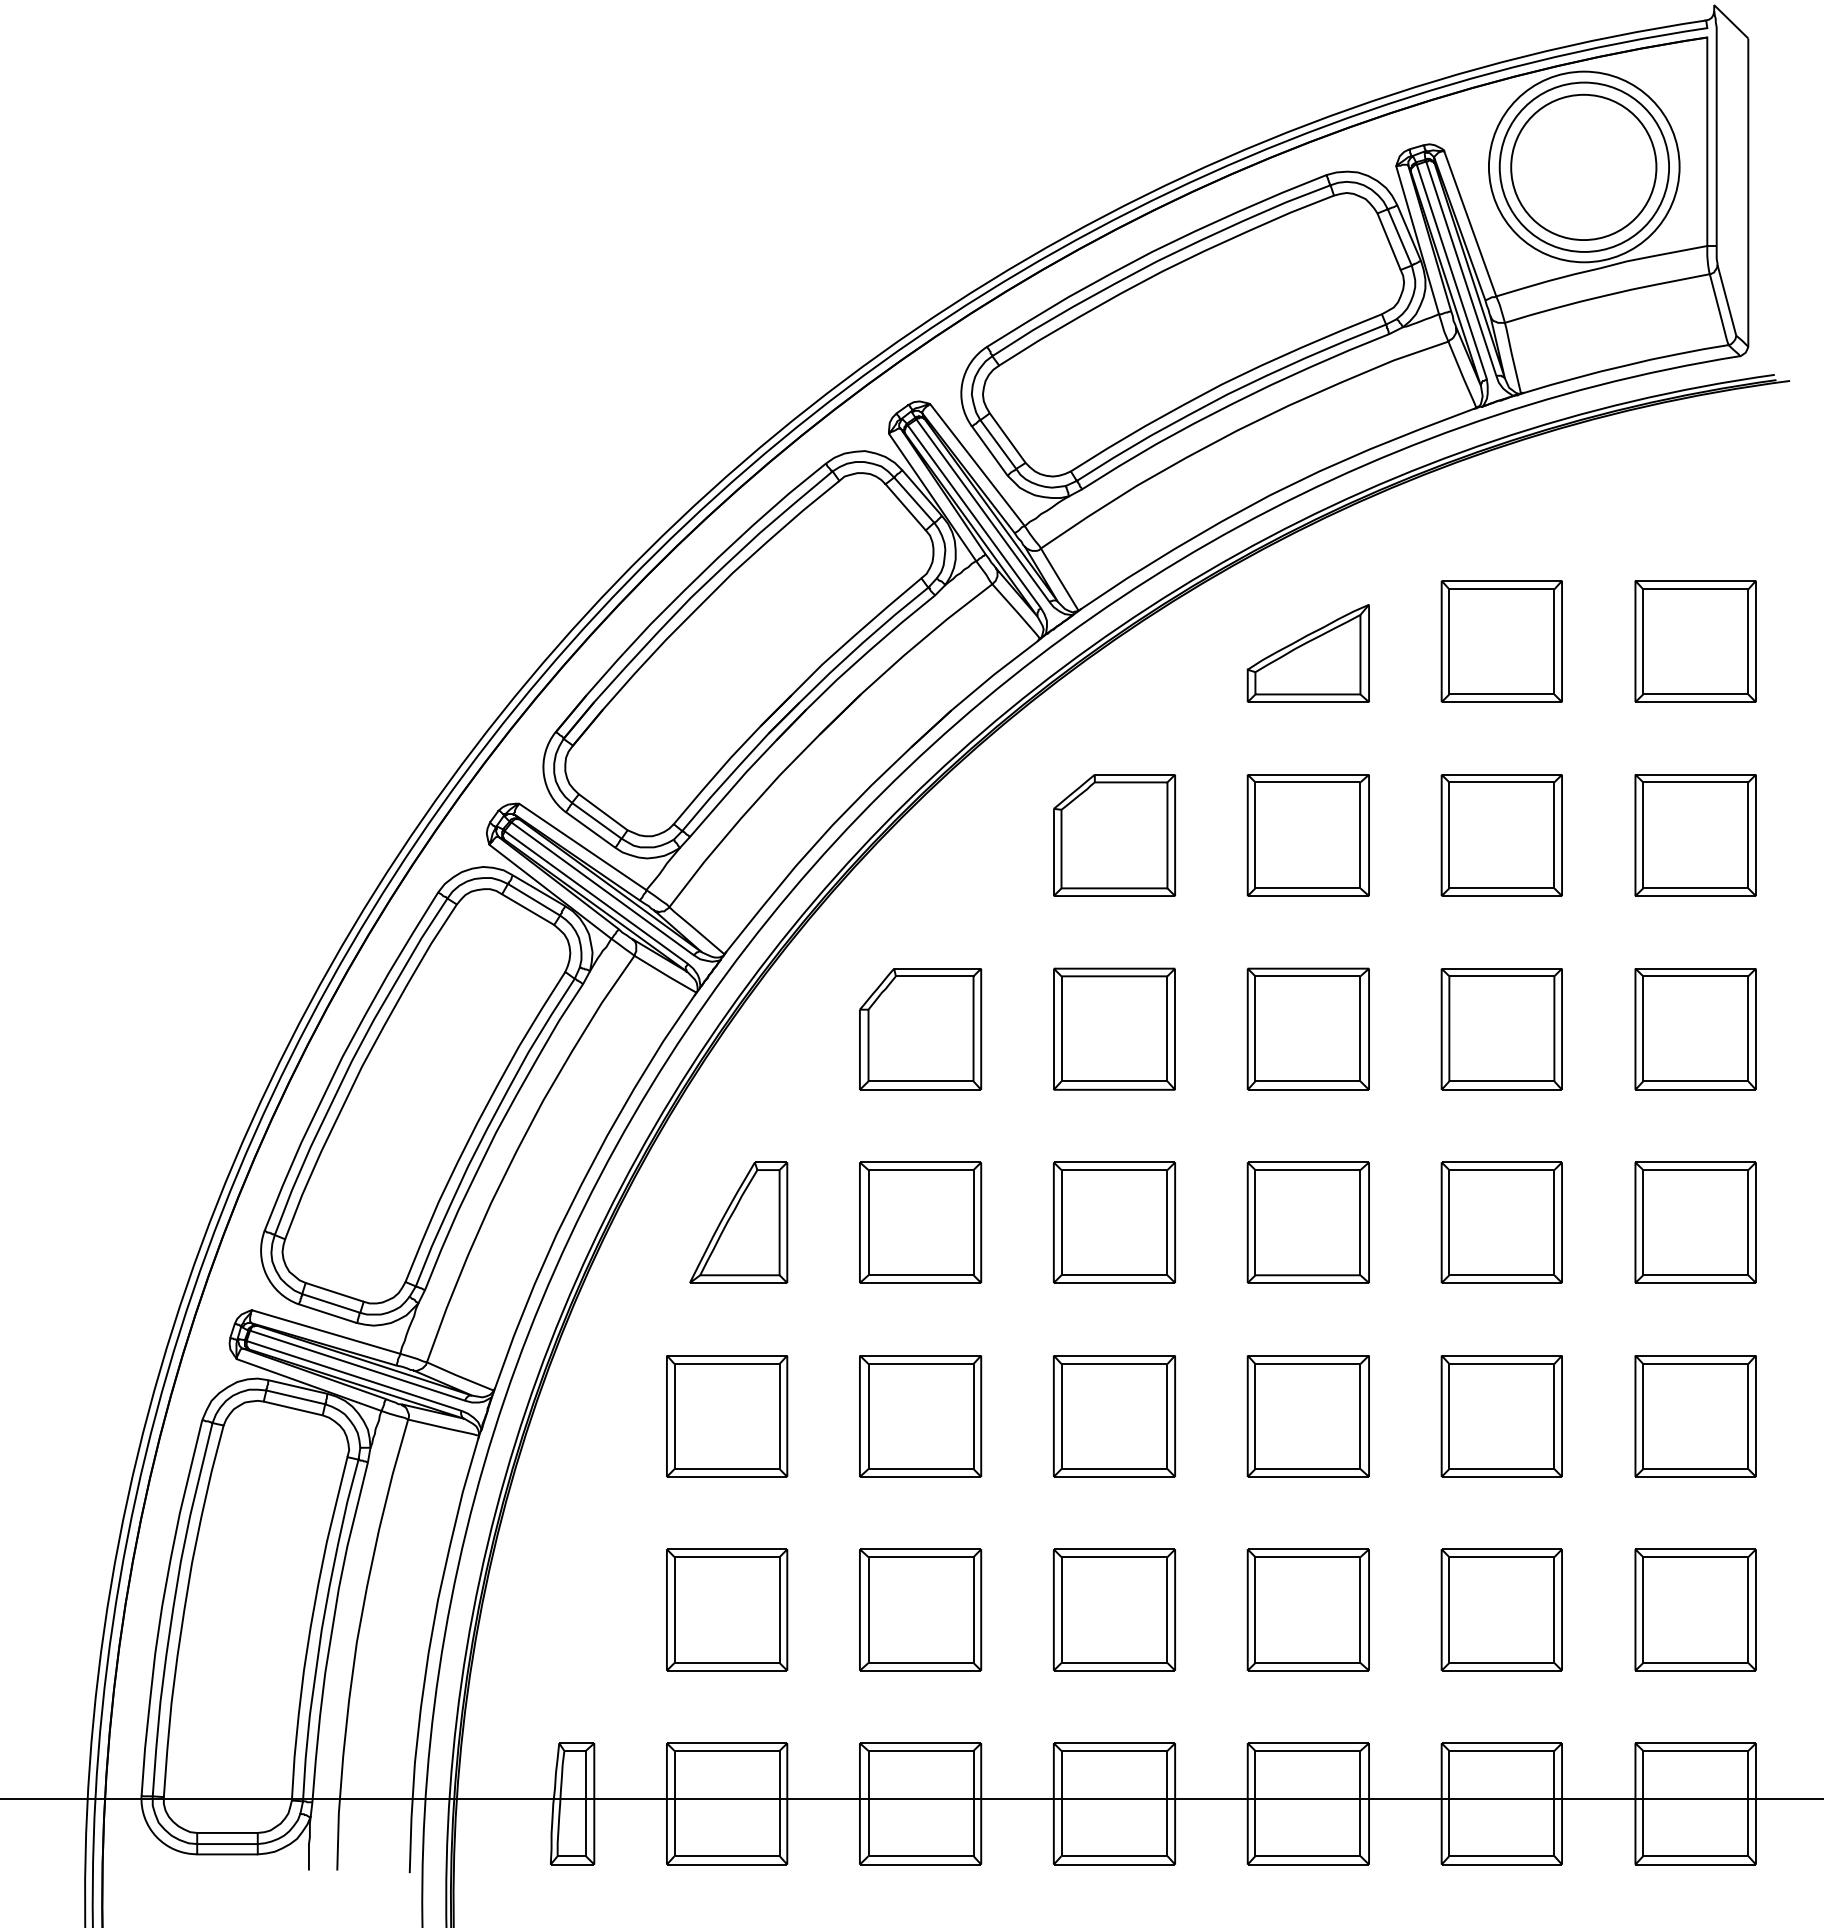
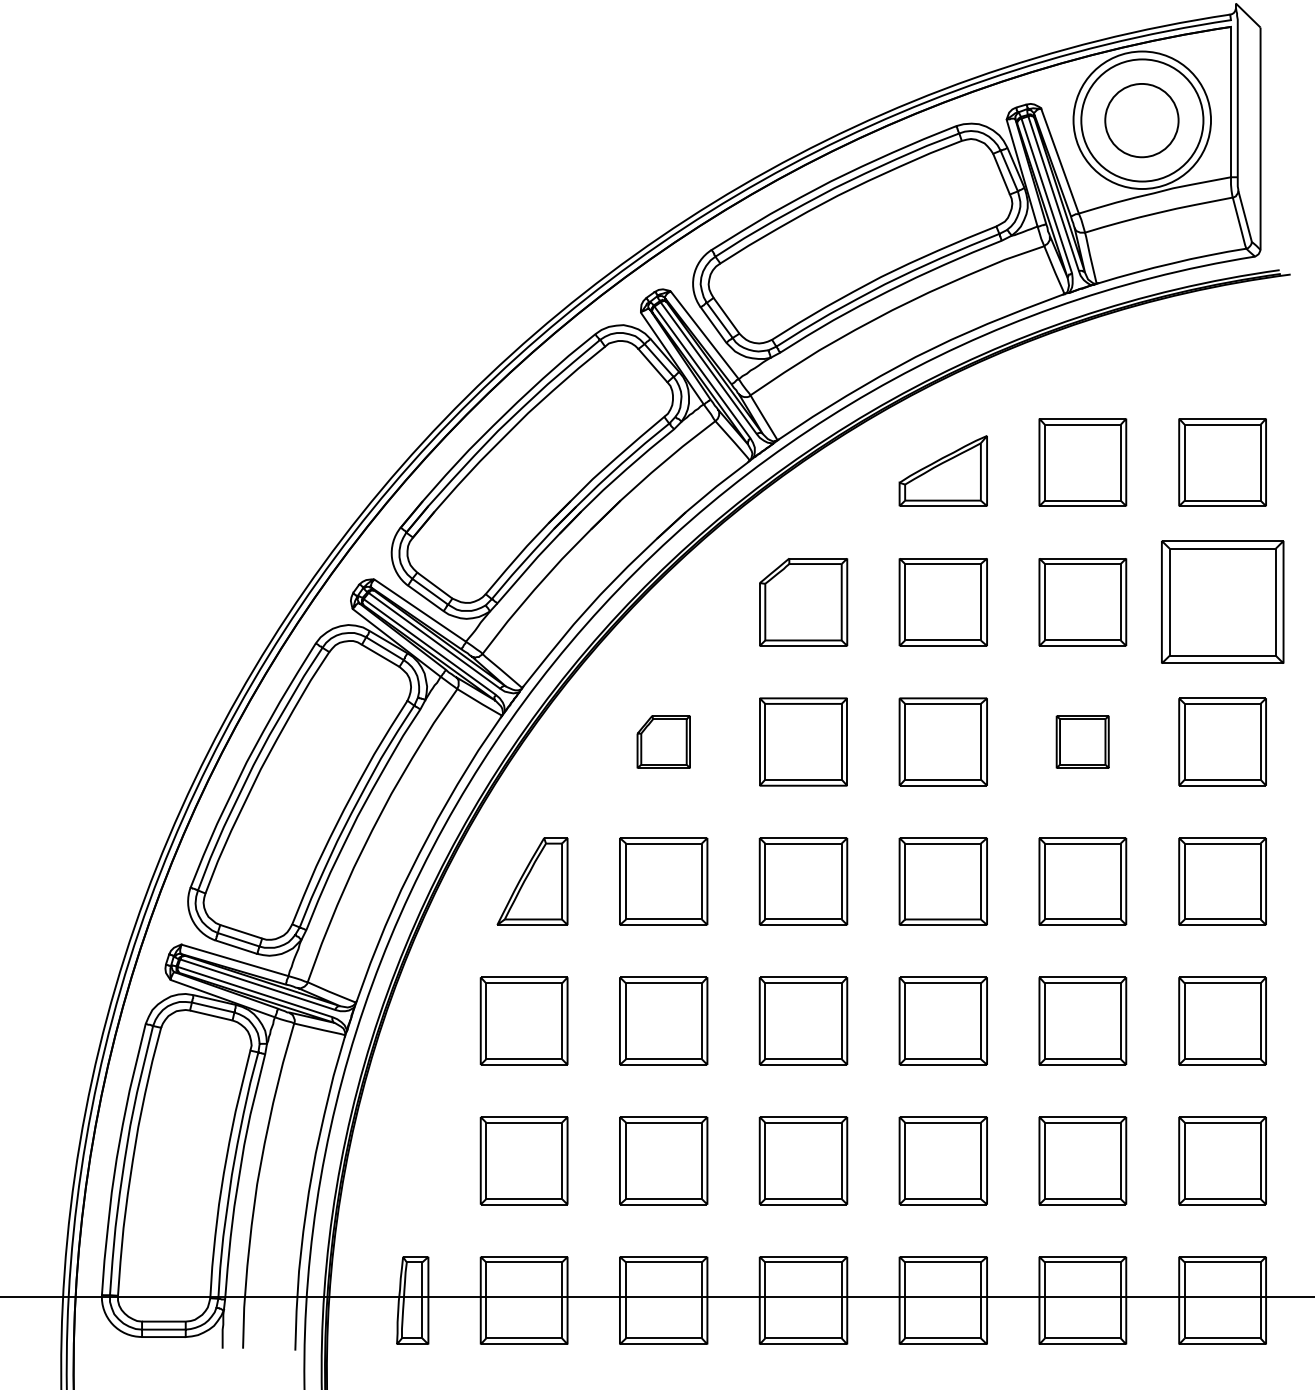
circle: (1583, 167) -> (1141, 120), size x0.7
part: (1695, 835) -> (1222, 602), size x1.4
part: (920, 1029) -> (663, 742), size x0.6
part: (1501, 1029) -> (1082, 742), size x0.6

